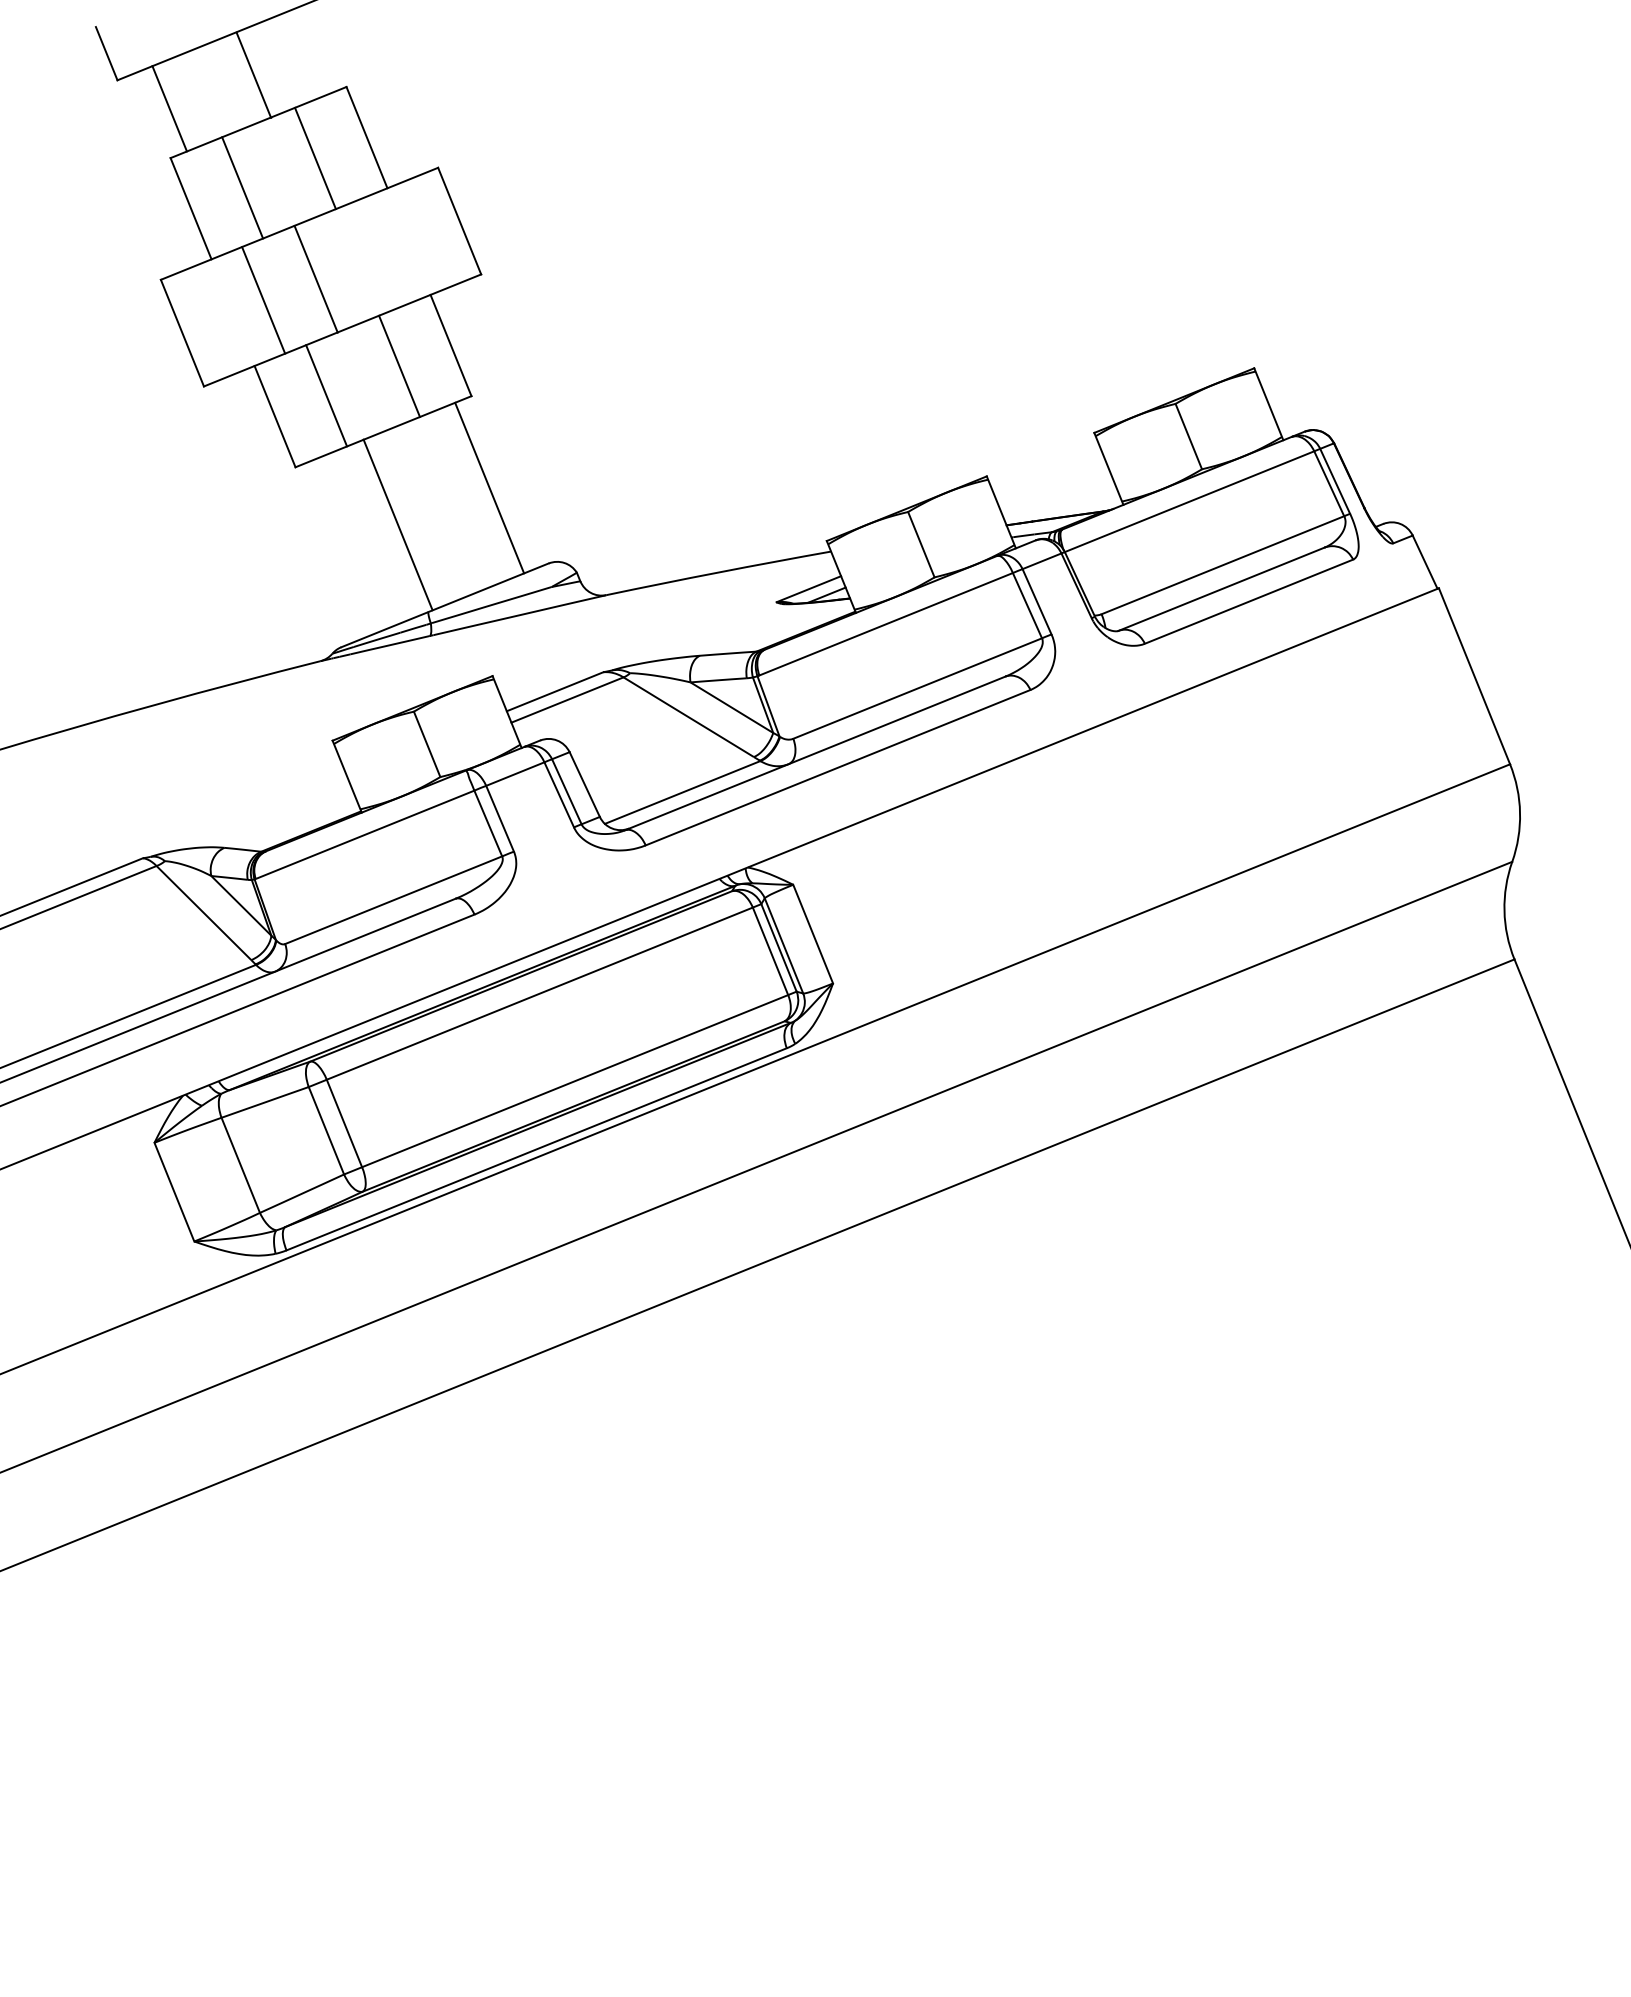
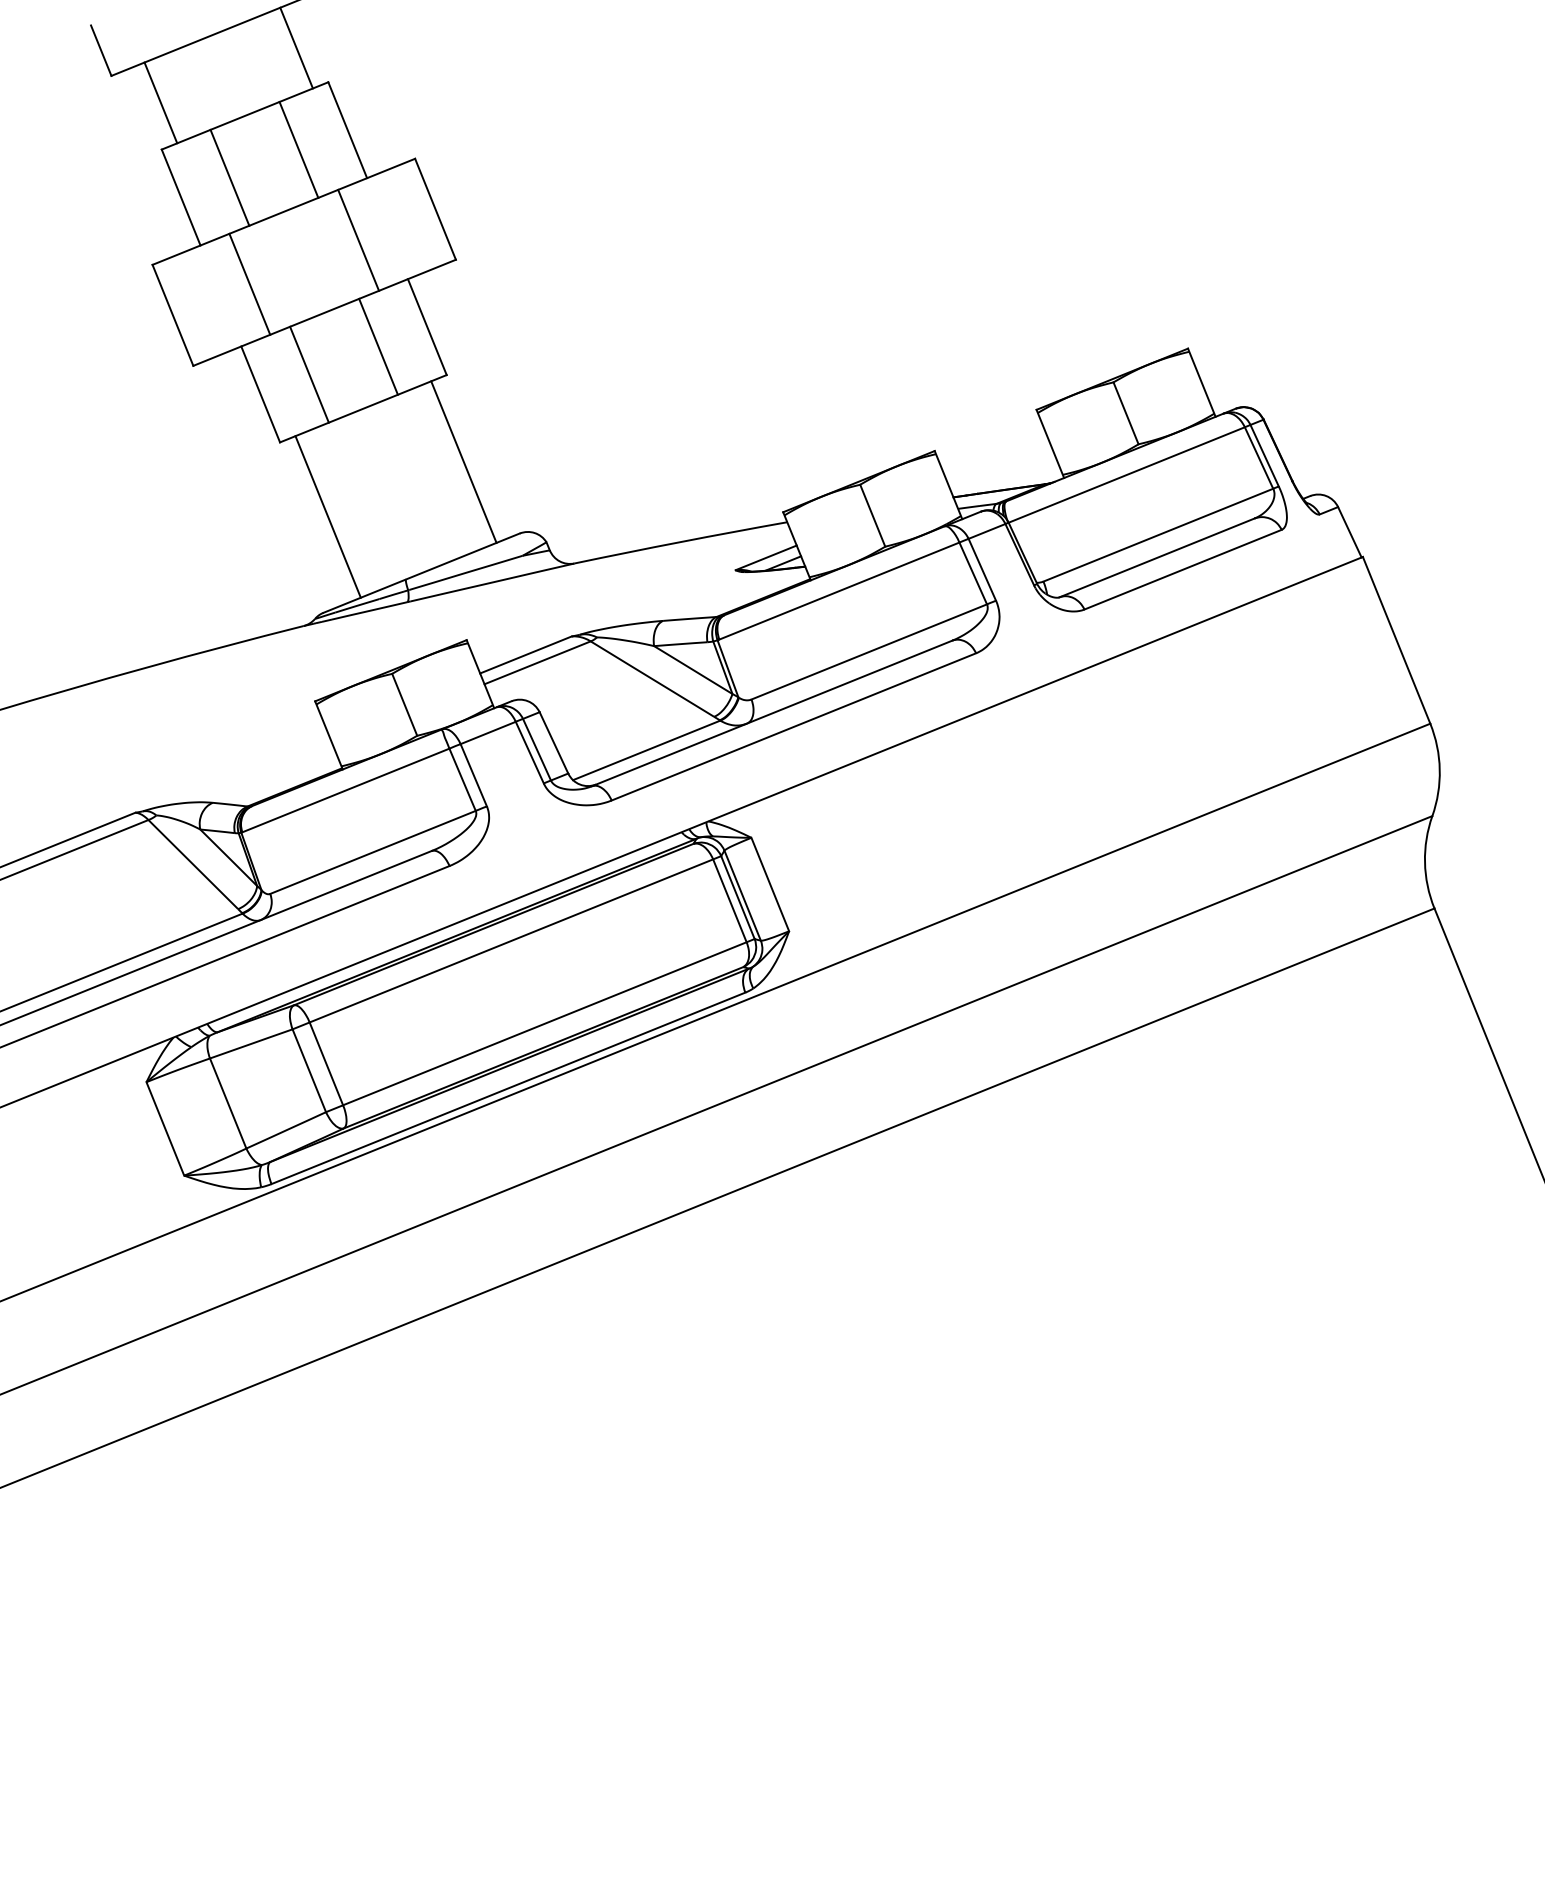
line: (253, 74) -> (296, 47), moved
line: (316, 278) -> (358, 239), moved
line: (397, 524) -> (327, 516), moved

